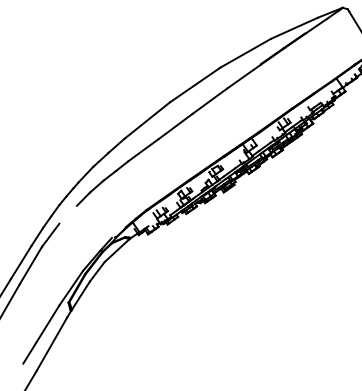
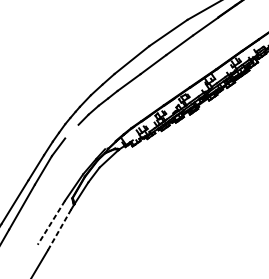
line: (40, 335) -> (50, 223), solid -> dashed
line: (51, 344) -> (59, 230), solid -> dashed

